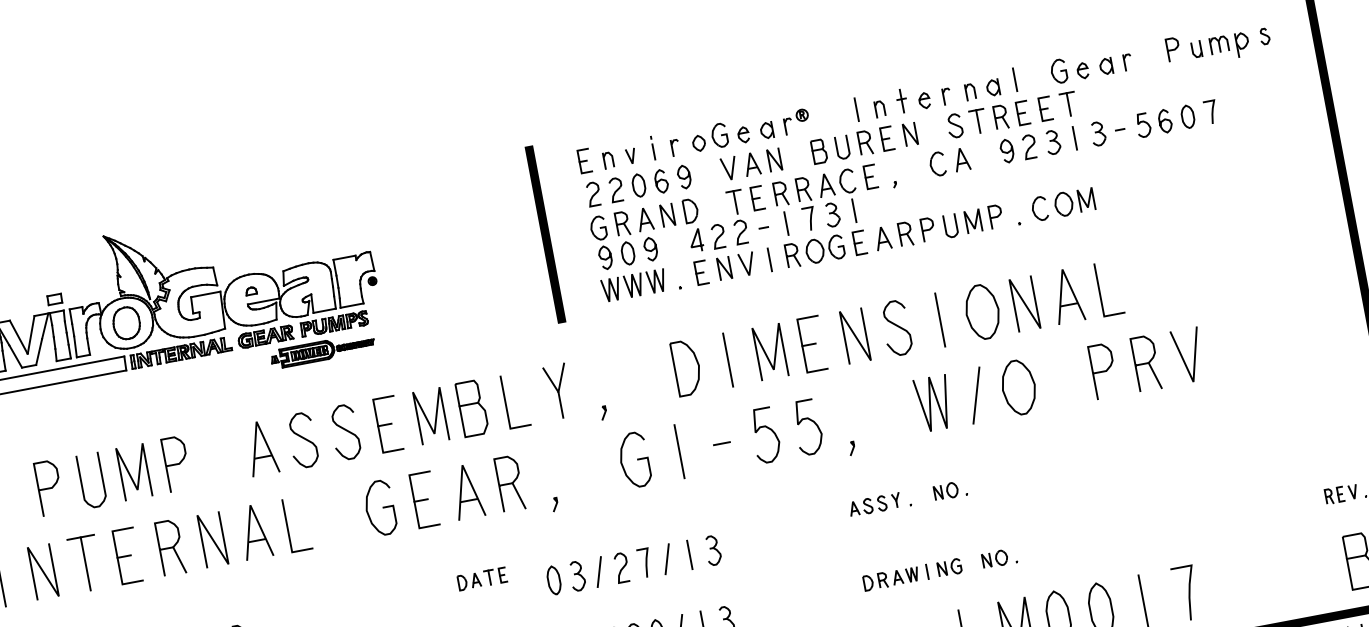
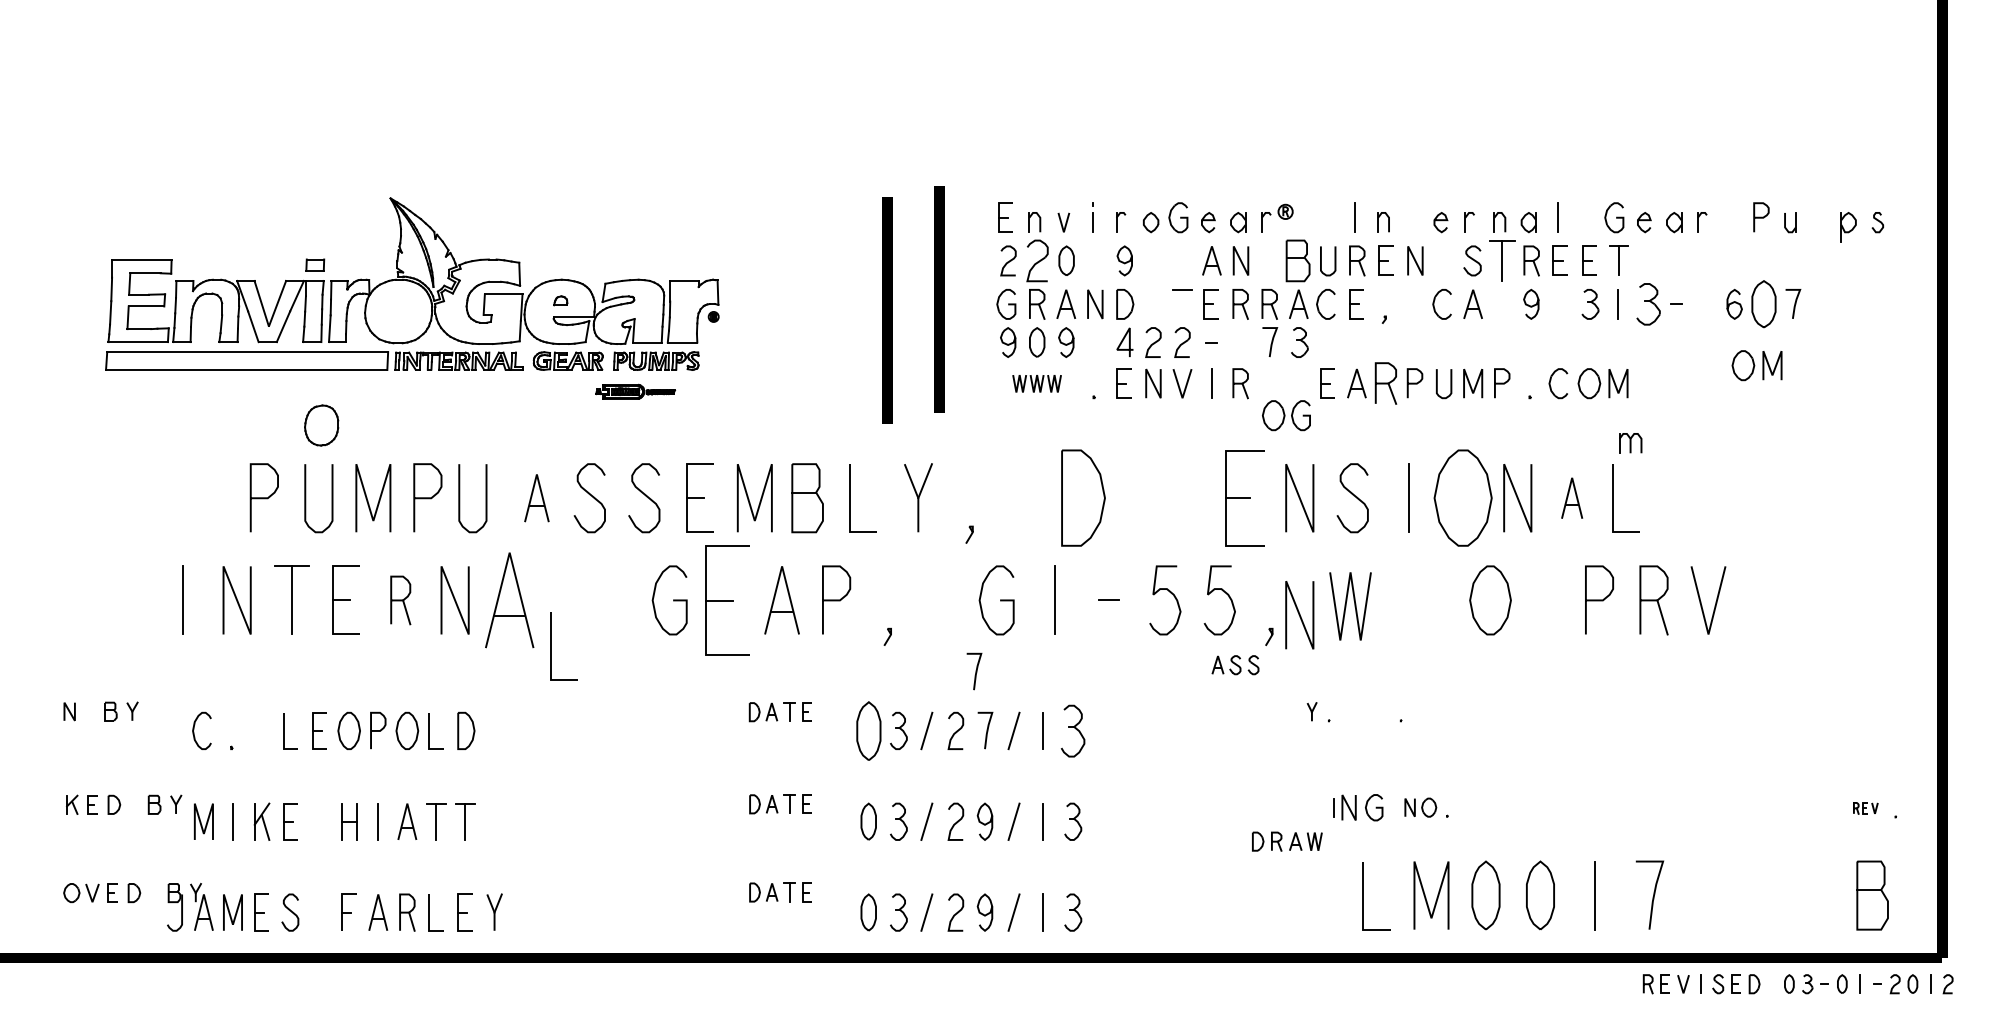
part: (1219, 45) -> (1630, 443), moved
part: (901, 100) -> (1412, 217), removed
part: (1187, 117) -> (1763, 304), size x1.6
part: (978, 121) -> (1502, 260), size x1.4
curve: (1144, 122) -> (1708, 301), removed
part: (1098, 134) -> (1648, 304), size x1.4
curve: (1029, 146) -> (1560, 304), removed
part: (819, 151) -> (1298, 260), size x1.4
part: (1191, 165) -> (1756, 365), added
line: (726, 168) -> (1179, 260), removed
curve: (661, 180) -> (1095, 259), removed
part: (616, 189) -> (1037, 260), size x1.4
line: (735, 201) -> (1182, 303), removed
line: (854, 210) -> (1327, 342), removed
line: (786, 223) -> (1240, 342), removed
part: (905, 234) -> (1385, 383), size x1.4
part: (825, 249) -> (1286, 415), moved
line: (506, 250) -> (887, 310), added
part: (633, 285) -> (1036, 383), size x0.6
part: (1066, 296) -> (1571, 498), size x0.6
part: (982, 312) -> (1463, 498), size x1.4
part: (126, 323) -> (321, 425), moved
part: (812, 343) -> (1244, 497), size x1.4
part: (322, 350) -> (635, 391), size x0.6
line: (766, 353) -> (1185, 499), removed
line: (728, 360) -> (1136, 498), removed
part: (687, 368) -> (1083, 498), size x1.4
line: (976, 395) -> (1435, 600), removed
line: (930, 404) -> (1346, 606), moved
line: (872, 427) -> (1299, 615), added
part: (261, 448) -> (536, 498), size x0.7
curve: (202, 459) -> (460, 498), added
part: (945, 491) -> (1375, 712), removed
part: (1341, 494) -> (1865, 808), size x0.6
line: (519, 495) -> (845, 617), removed
part: (424, 499) -> (726, 599), size x1.6
part: (867, 506) -> (1235, 665), moved
curve: (628, 518) -> (975, 671), added
line: (287, 525) -> (551, 646), moved
part: (255, 531) -> (509, 600), size x1.4
part: (170, 547) -> (400, 600), size x0.7
part: (713, 550) -> (1073, 730), size x1.4
part: (949, 567) -> (1362, 807), size x1.4
part: (891, 578) -> (1287, 841), moved
part: (553, 580) -> (868, 730), size x1.6

